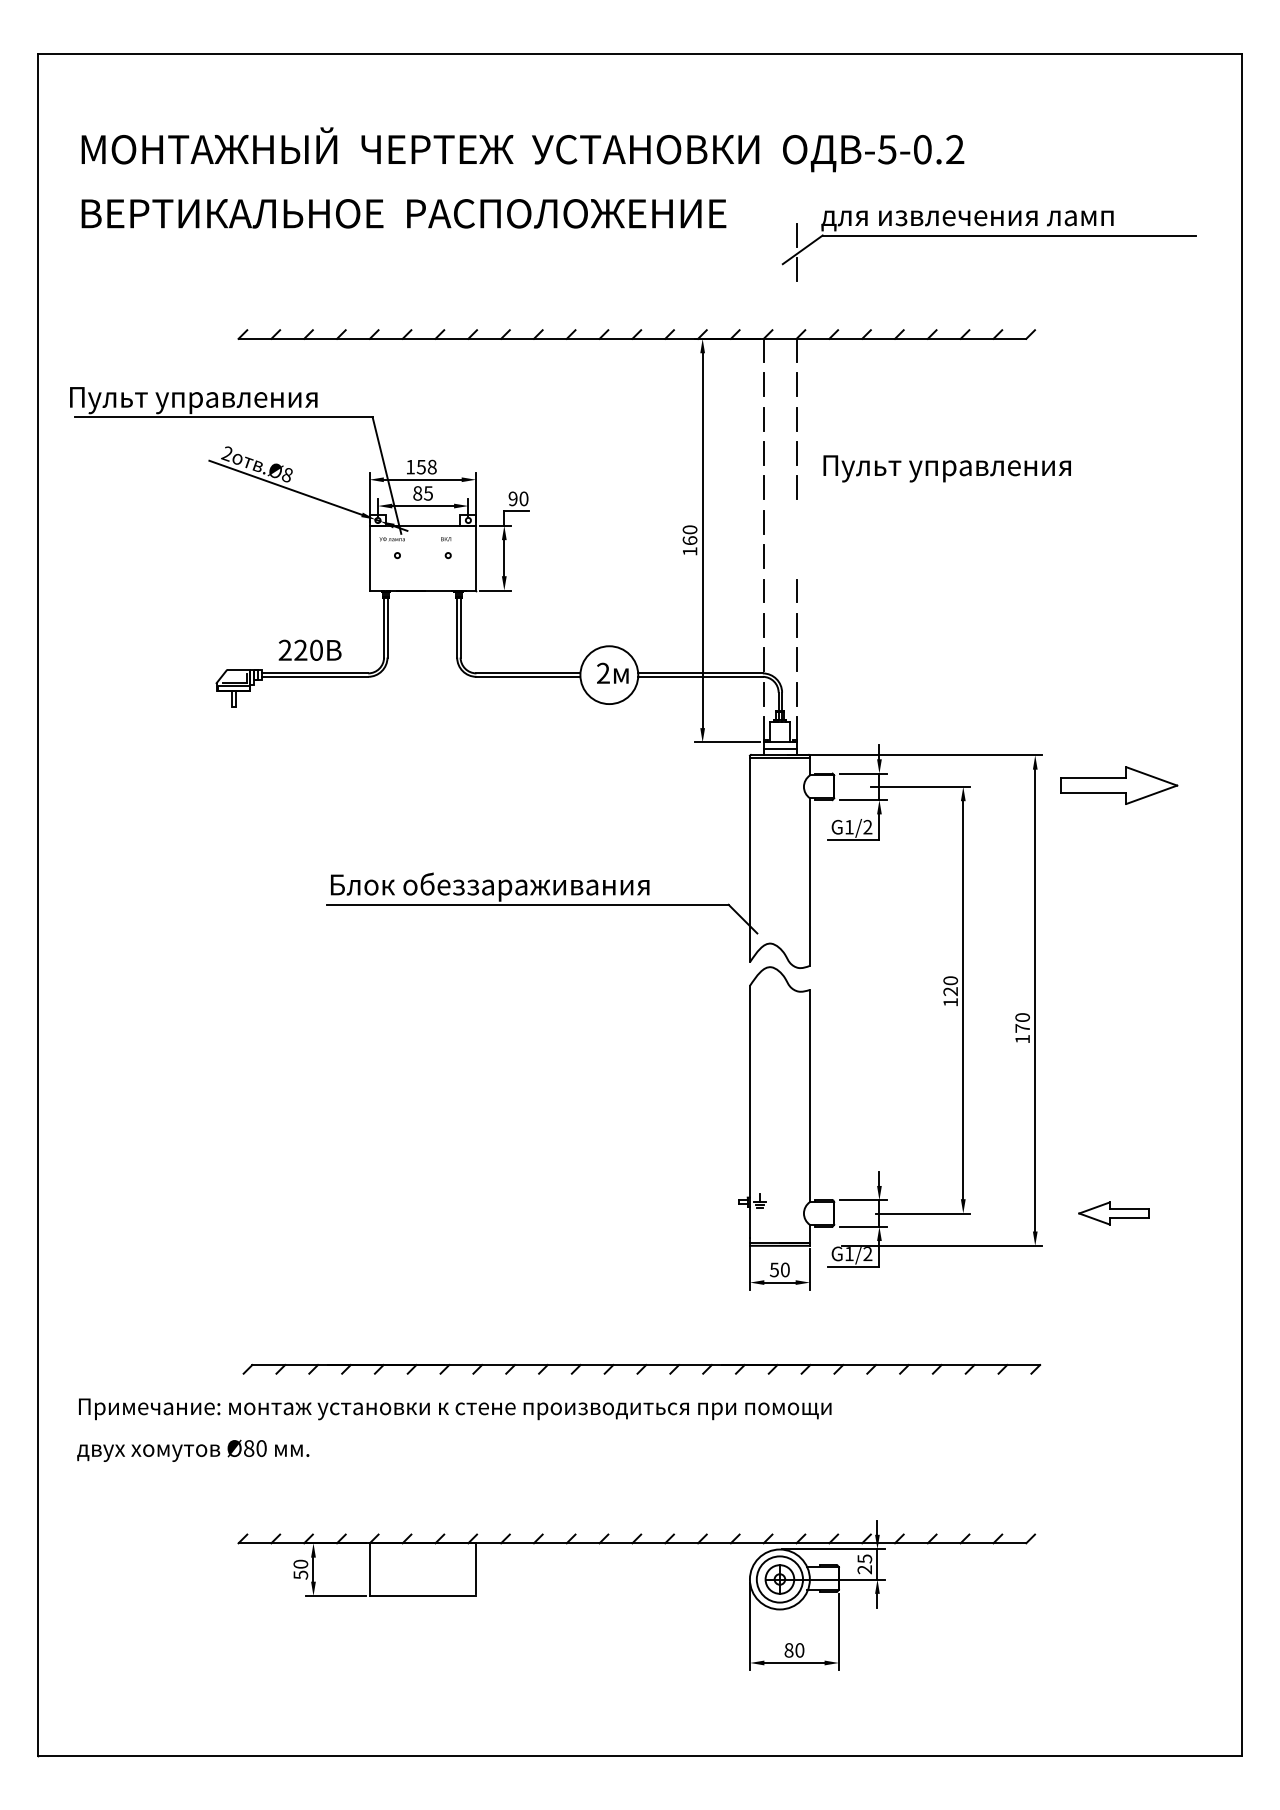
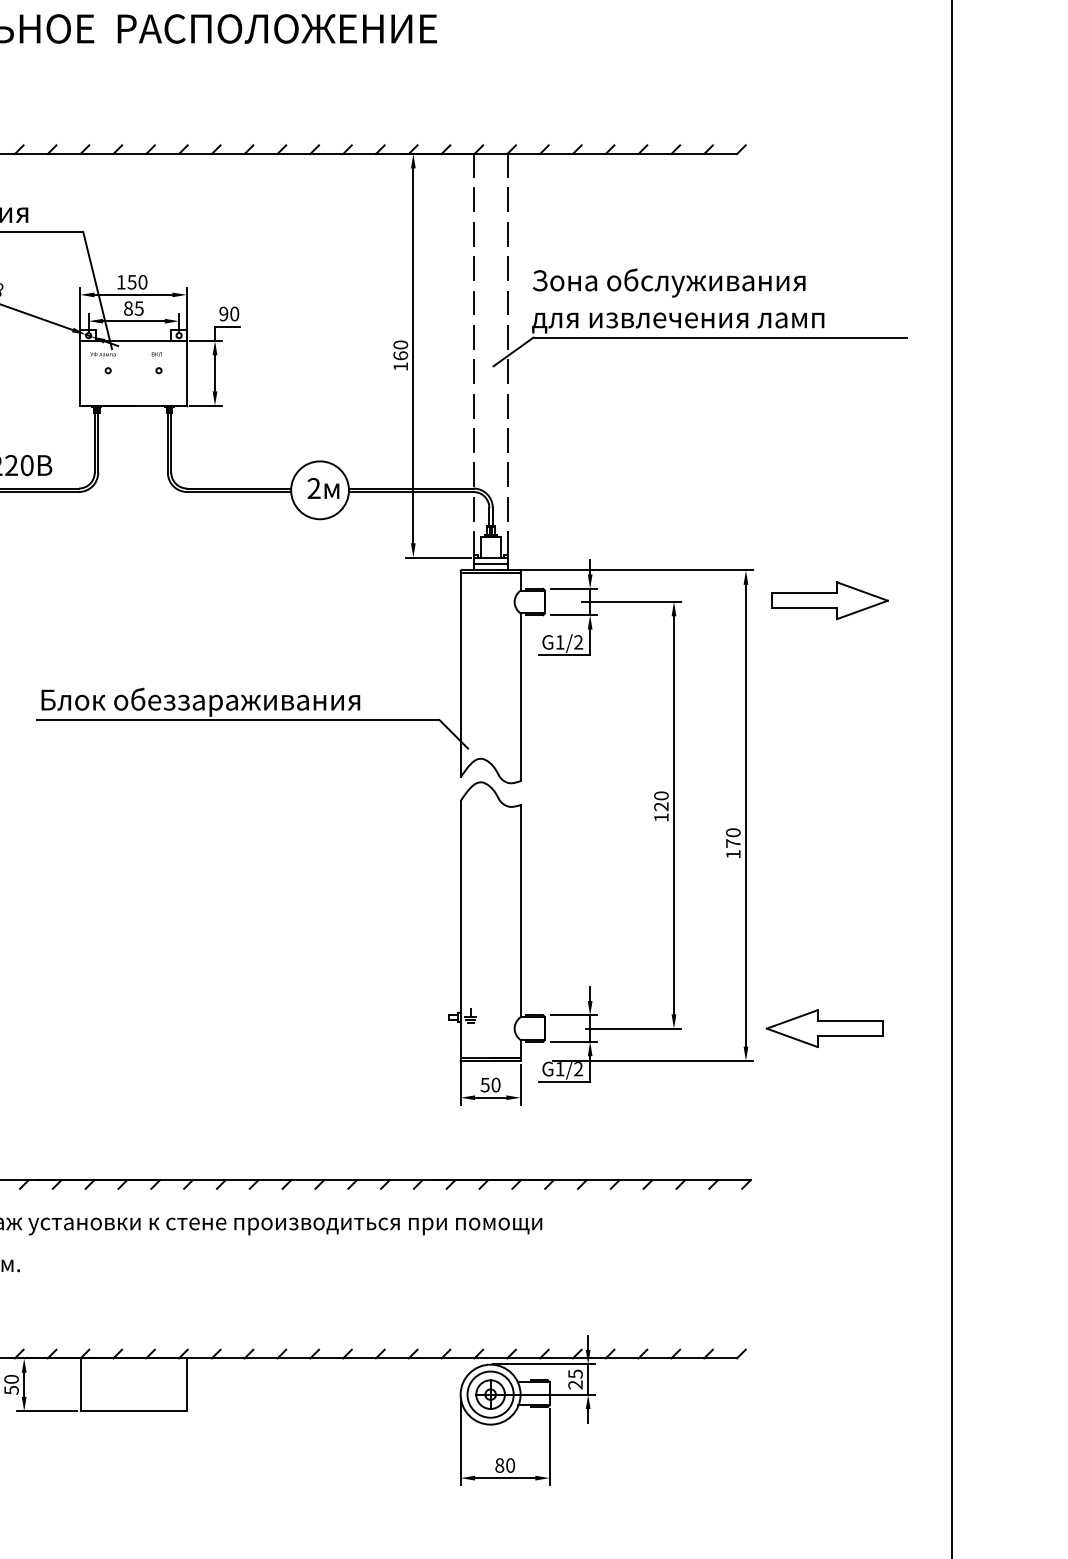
part: (988, 236) -> (699, 338), moved
text: (431, 467) -> (142, 282), 158 -> 150
text: (958, 467) -> (669, 282), Пульт управления -> Зона обслуживания
part: (1113, 1213) -> (824, 1028), size x1.67

